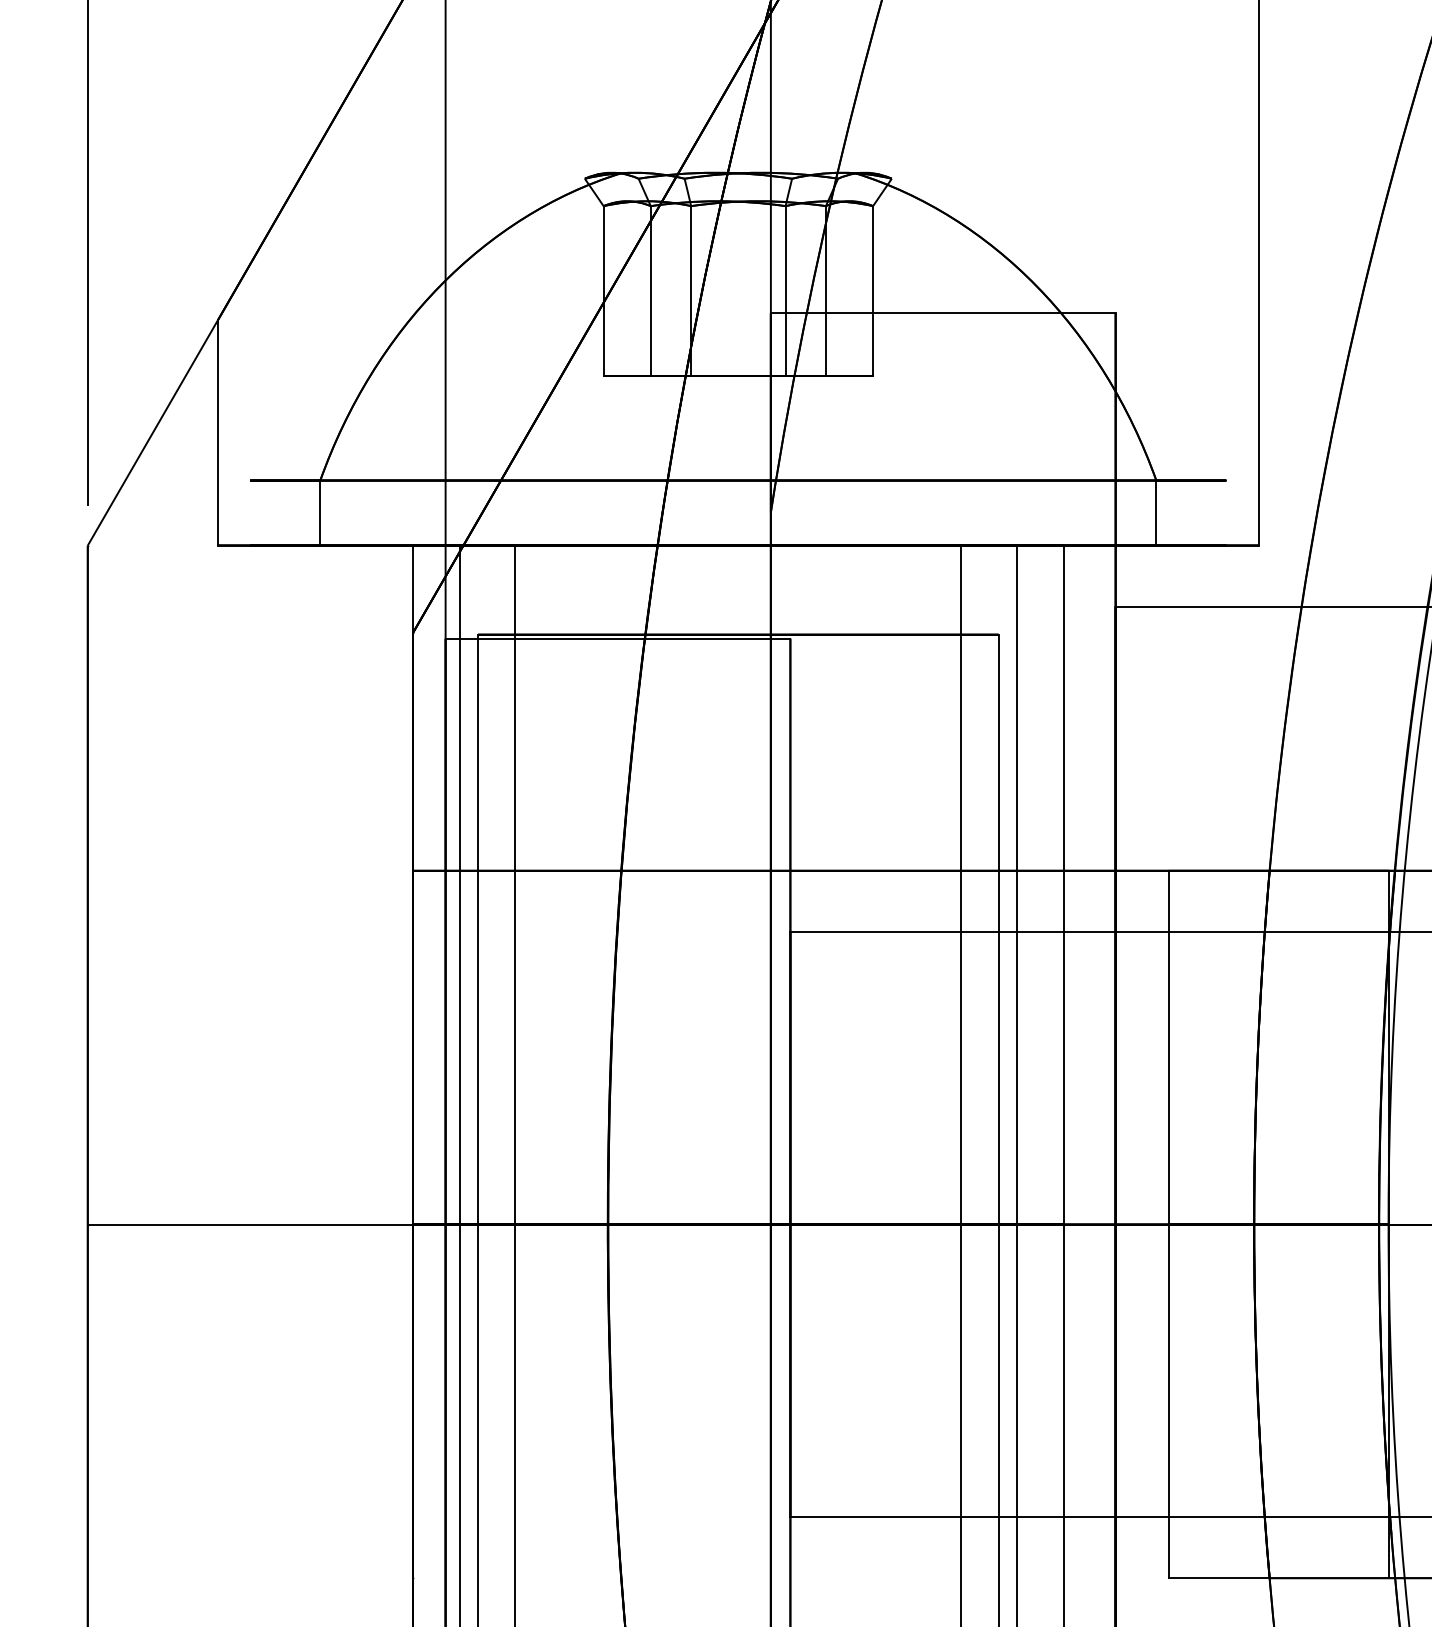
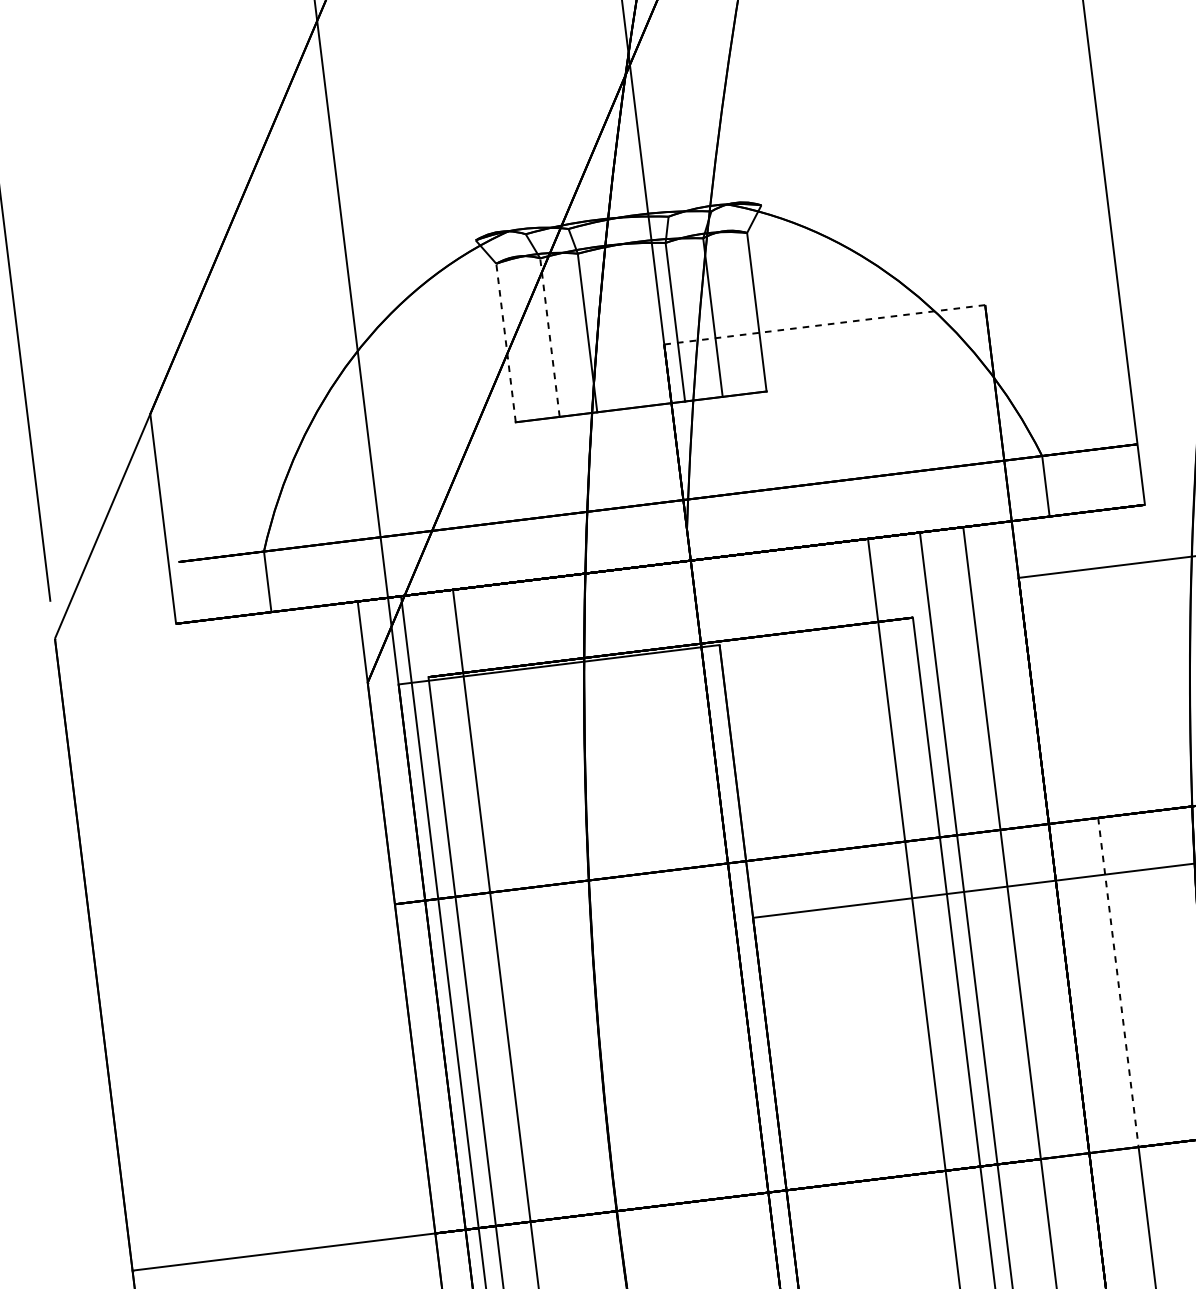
line: (603, 290) -> (505, 342), solid -> dashed
line: (650, 290) -> (549, 336), solid -> dashed
line: (942, 313) -> (824, 324), solid -> dashed
line: (1168, 1047) -> (1118, 982), solid -> dashed

